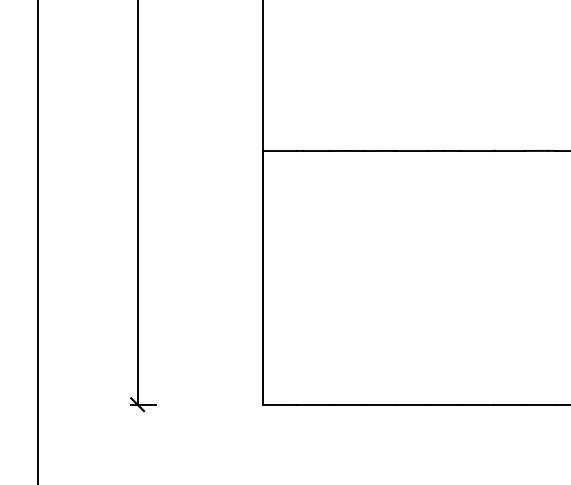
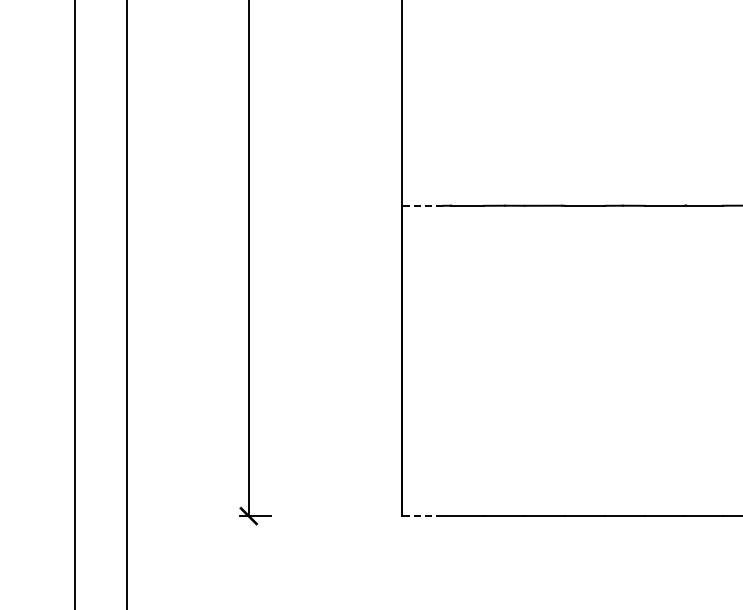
line: (279, 150) -> (422, 205), solid -> dashed
line: (279, 404) -> (422, 516), solid -> dashed

